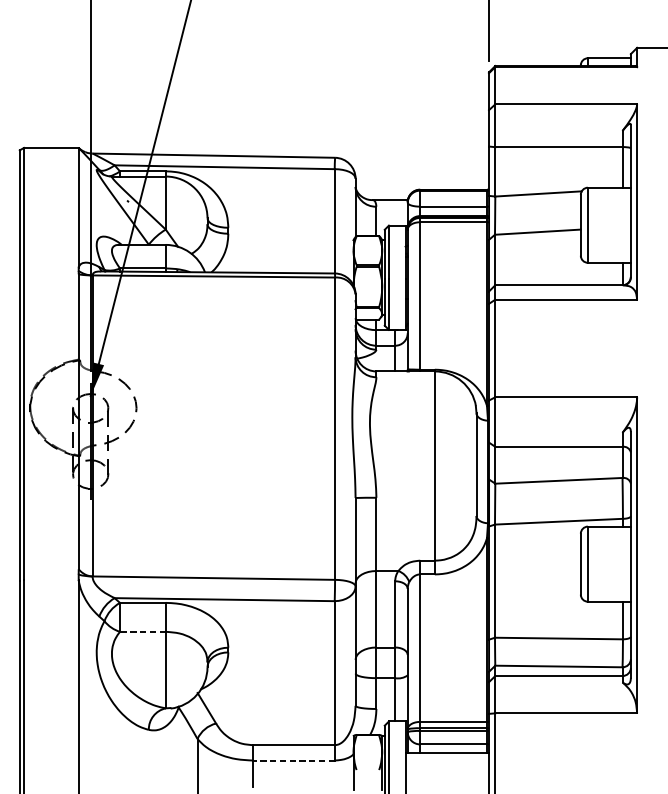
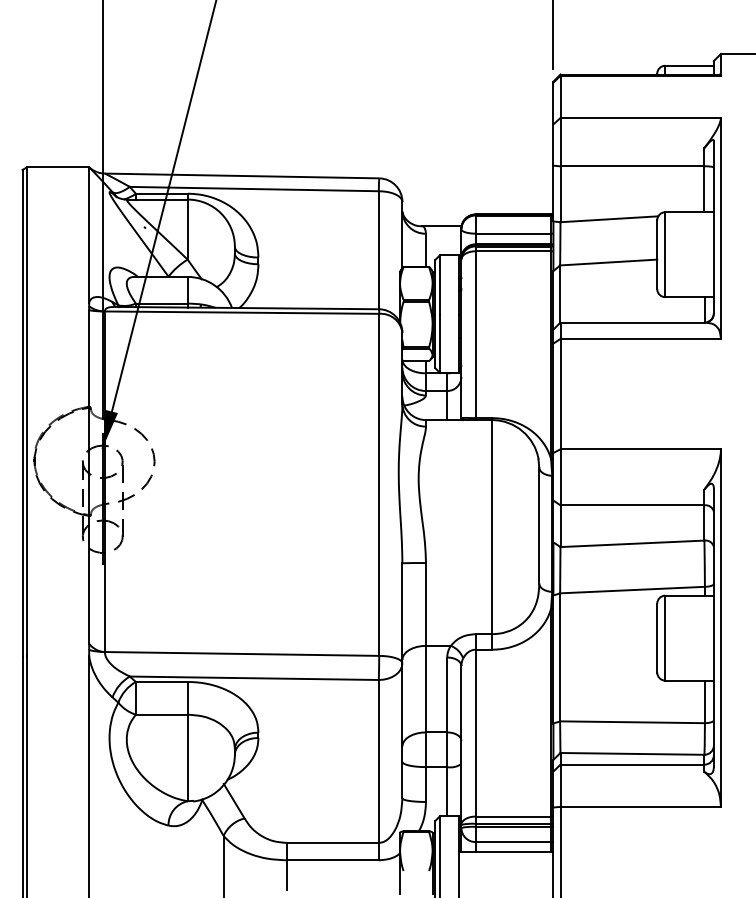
line: (142, 631) -> (161, 714), dashed -> solid
line: (293, 760) -> (332, 860), dashed -> solid

